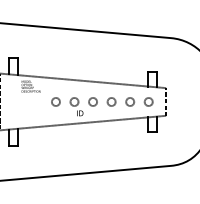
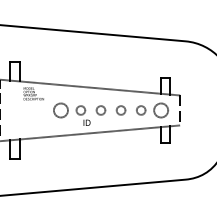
circle: (55, 102) -> (60, 110), size x1.6
circle: (148, 102) -> (161, 110), size x1.6

